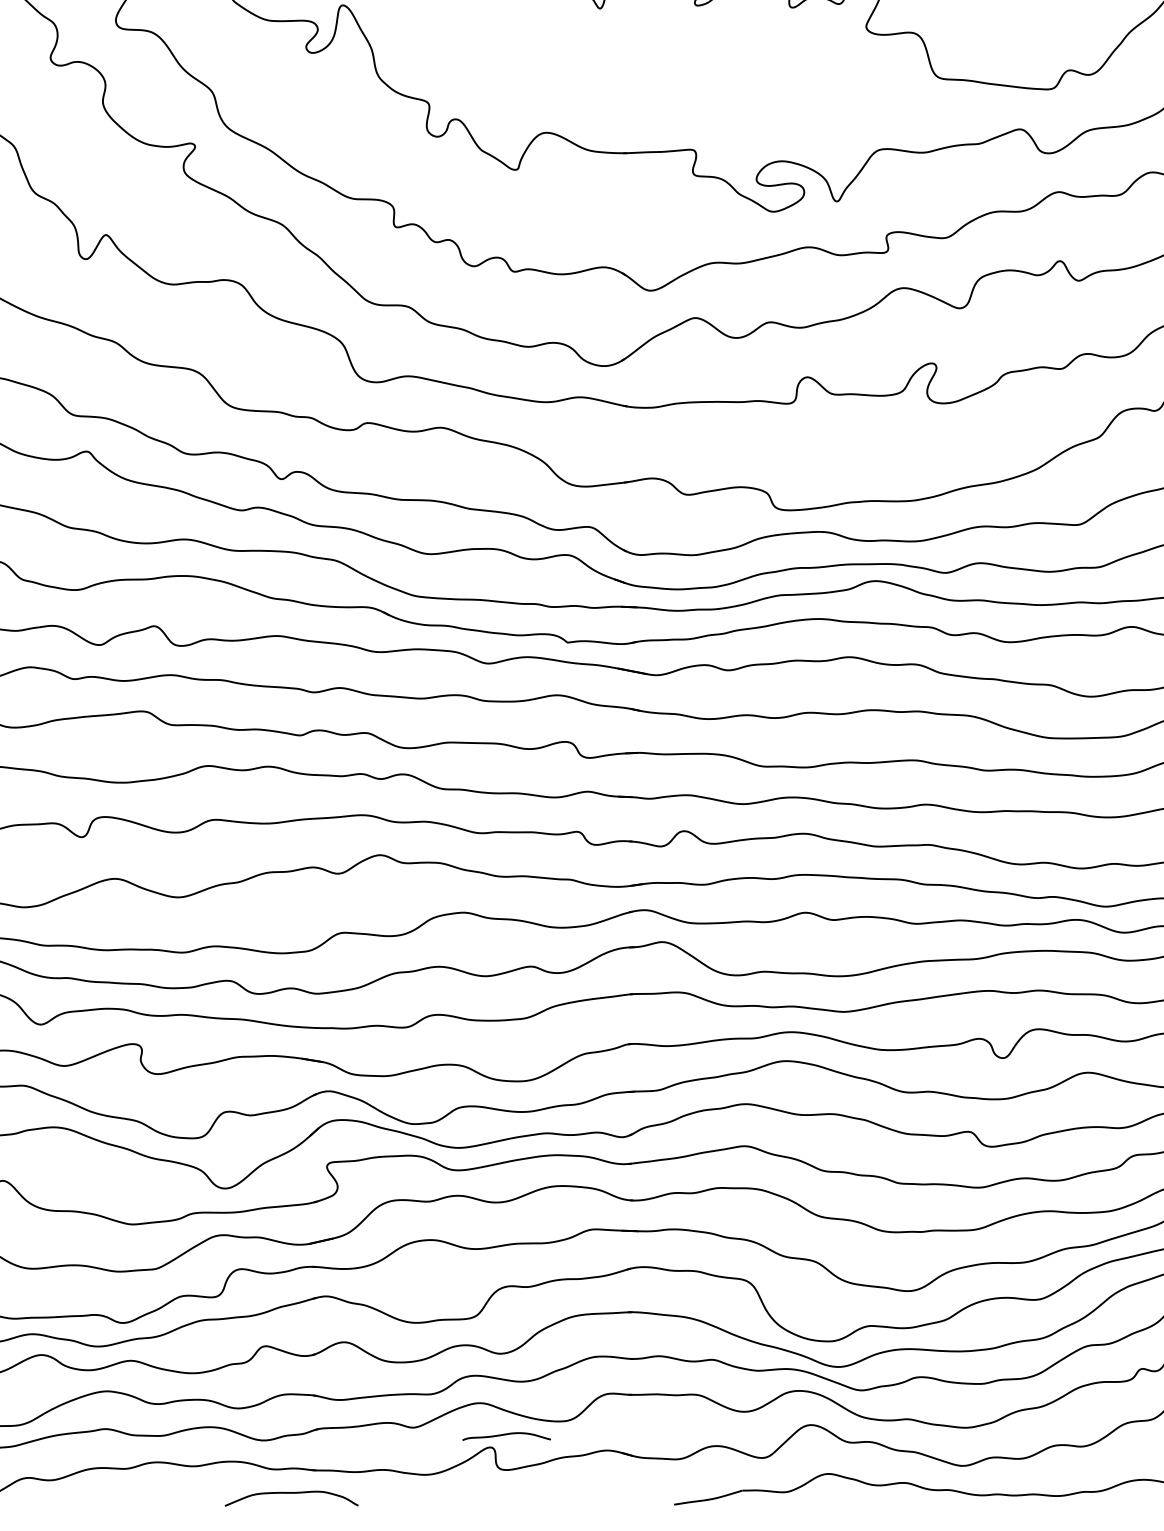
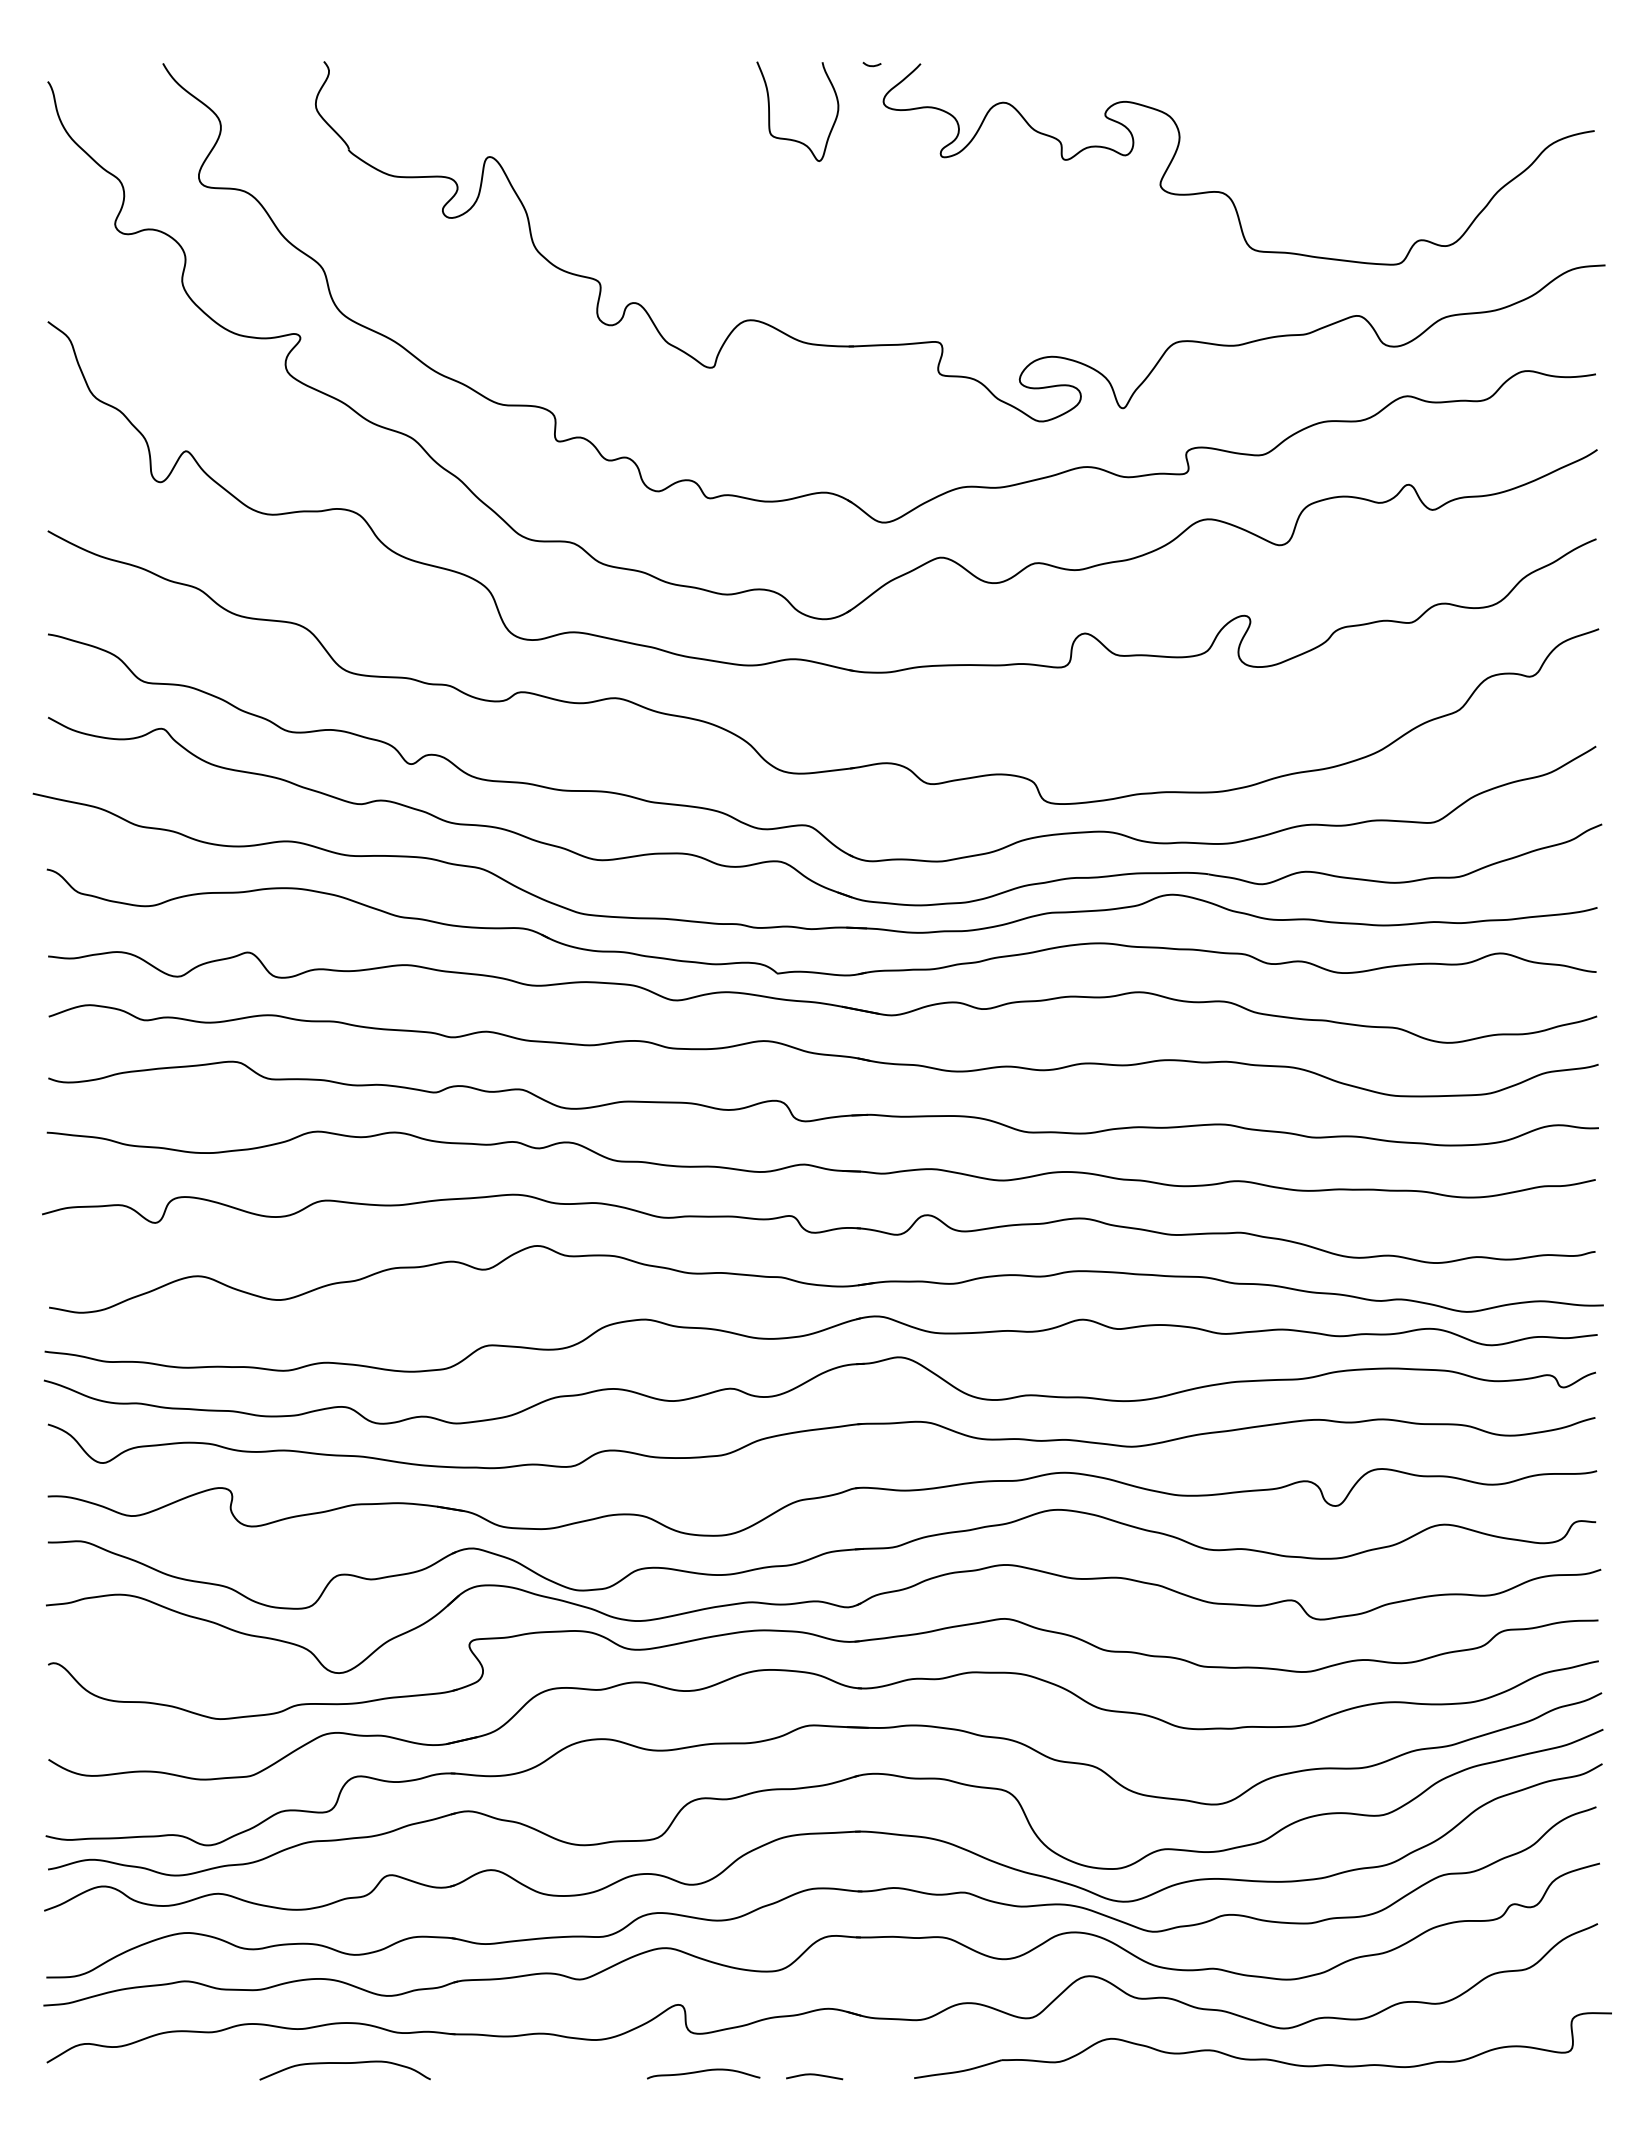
curve: (505, 1435) -> (702, 2072), moved
curve: (291, 1493) -> (344, 2063), moved
curve: (596, 1502) -> (814, 2075), added

